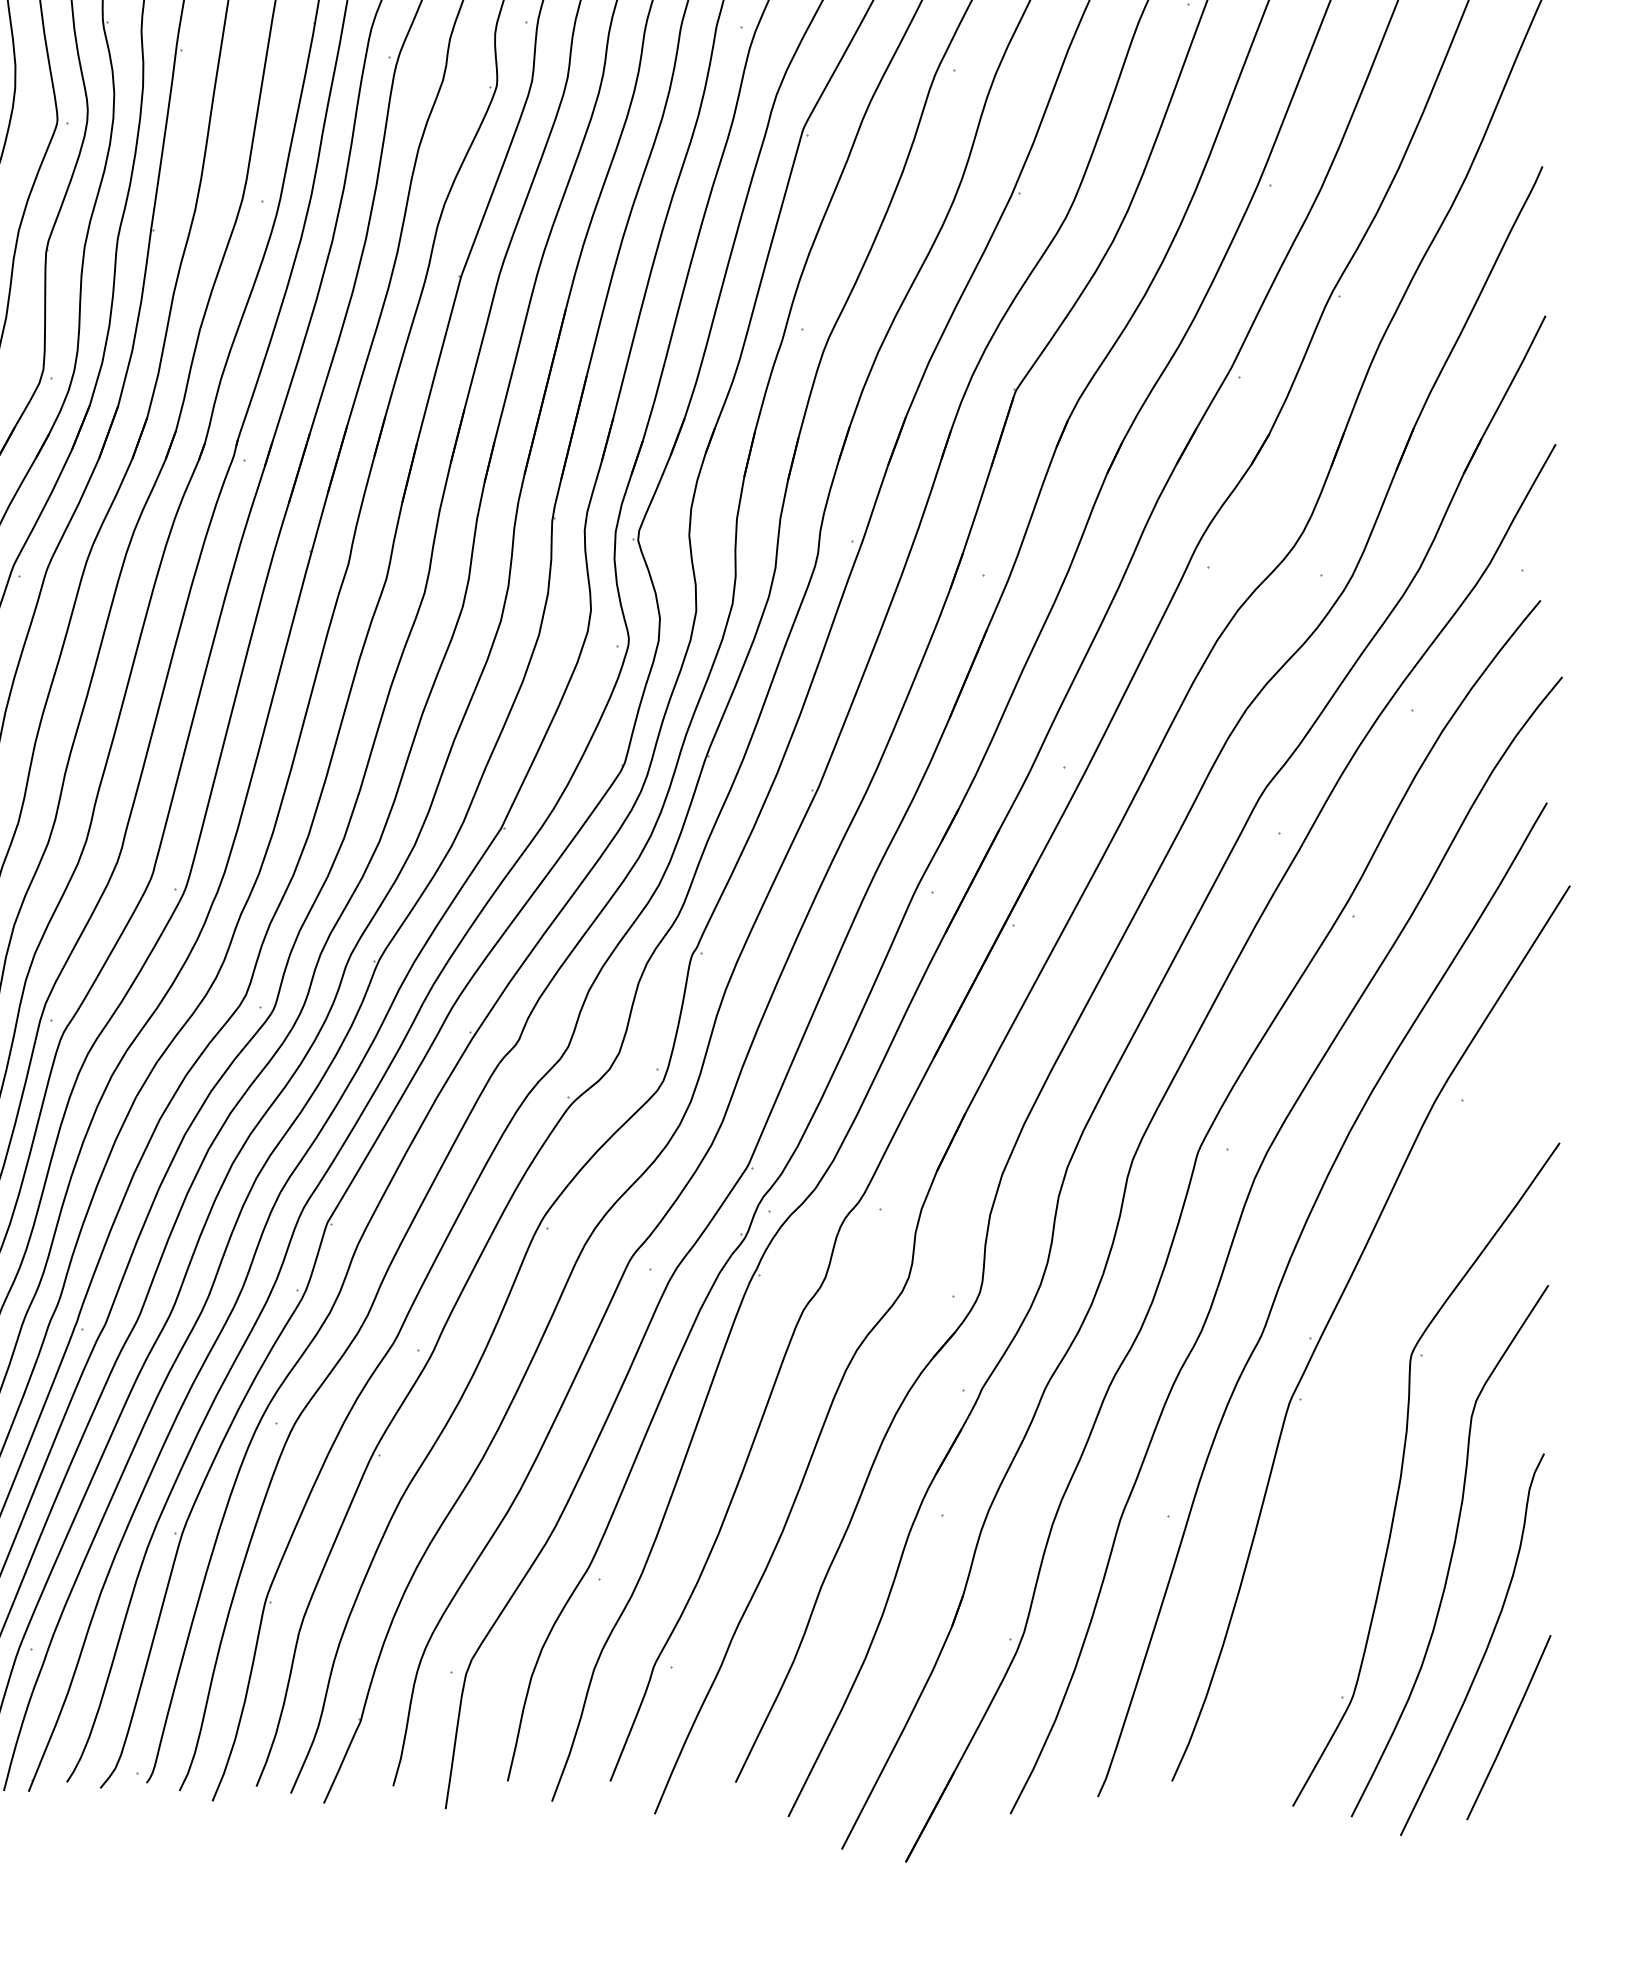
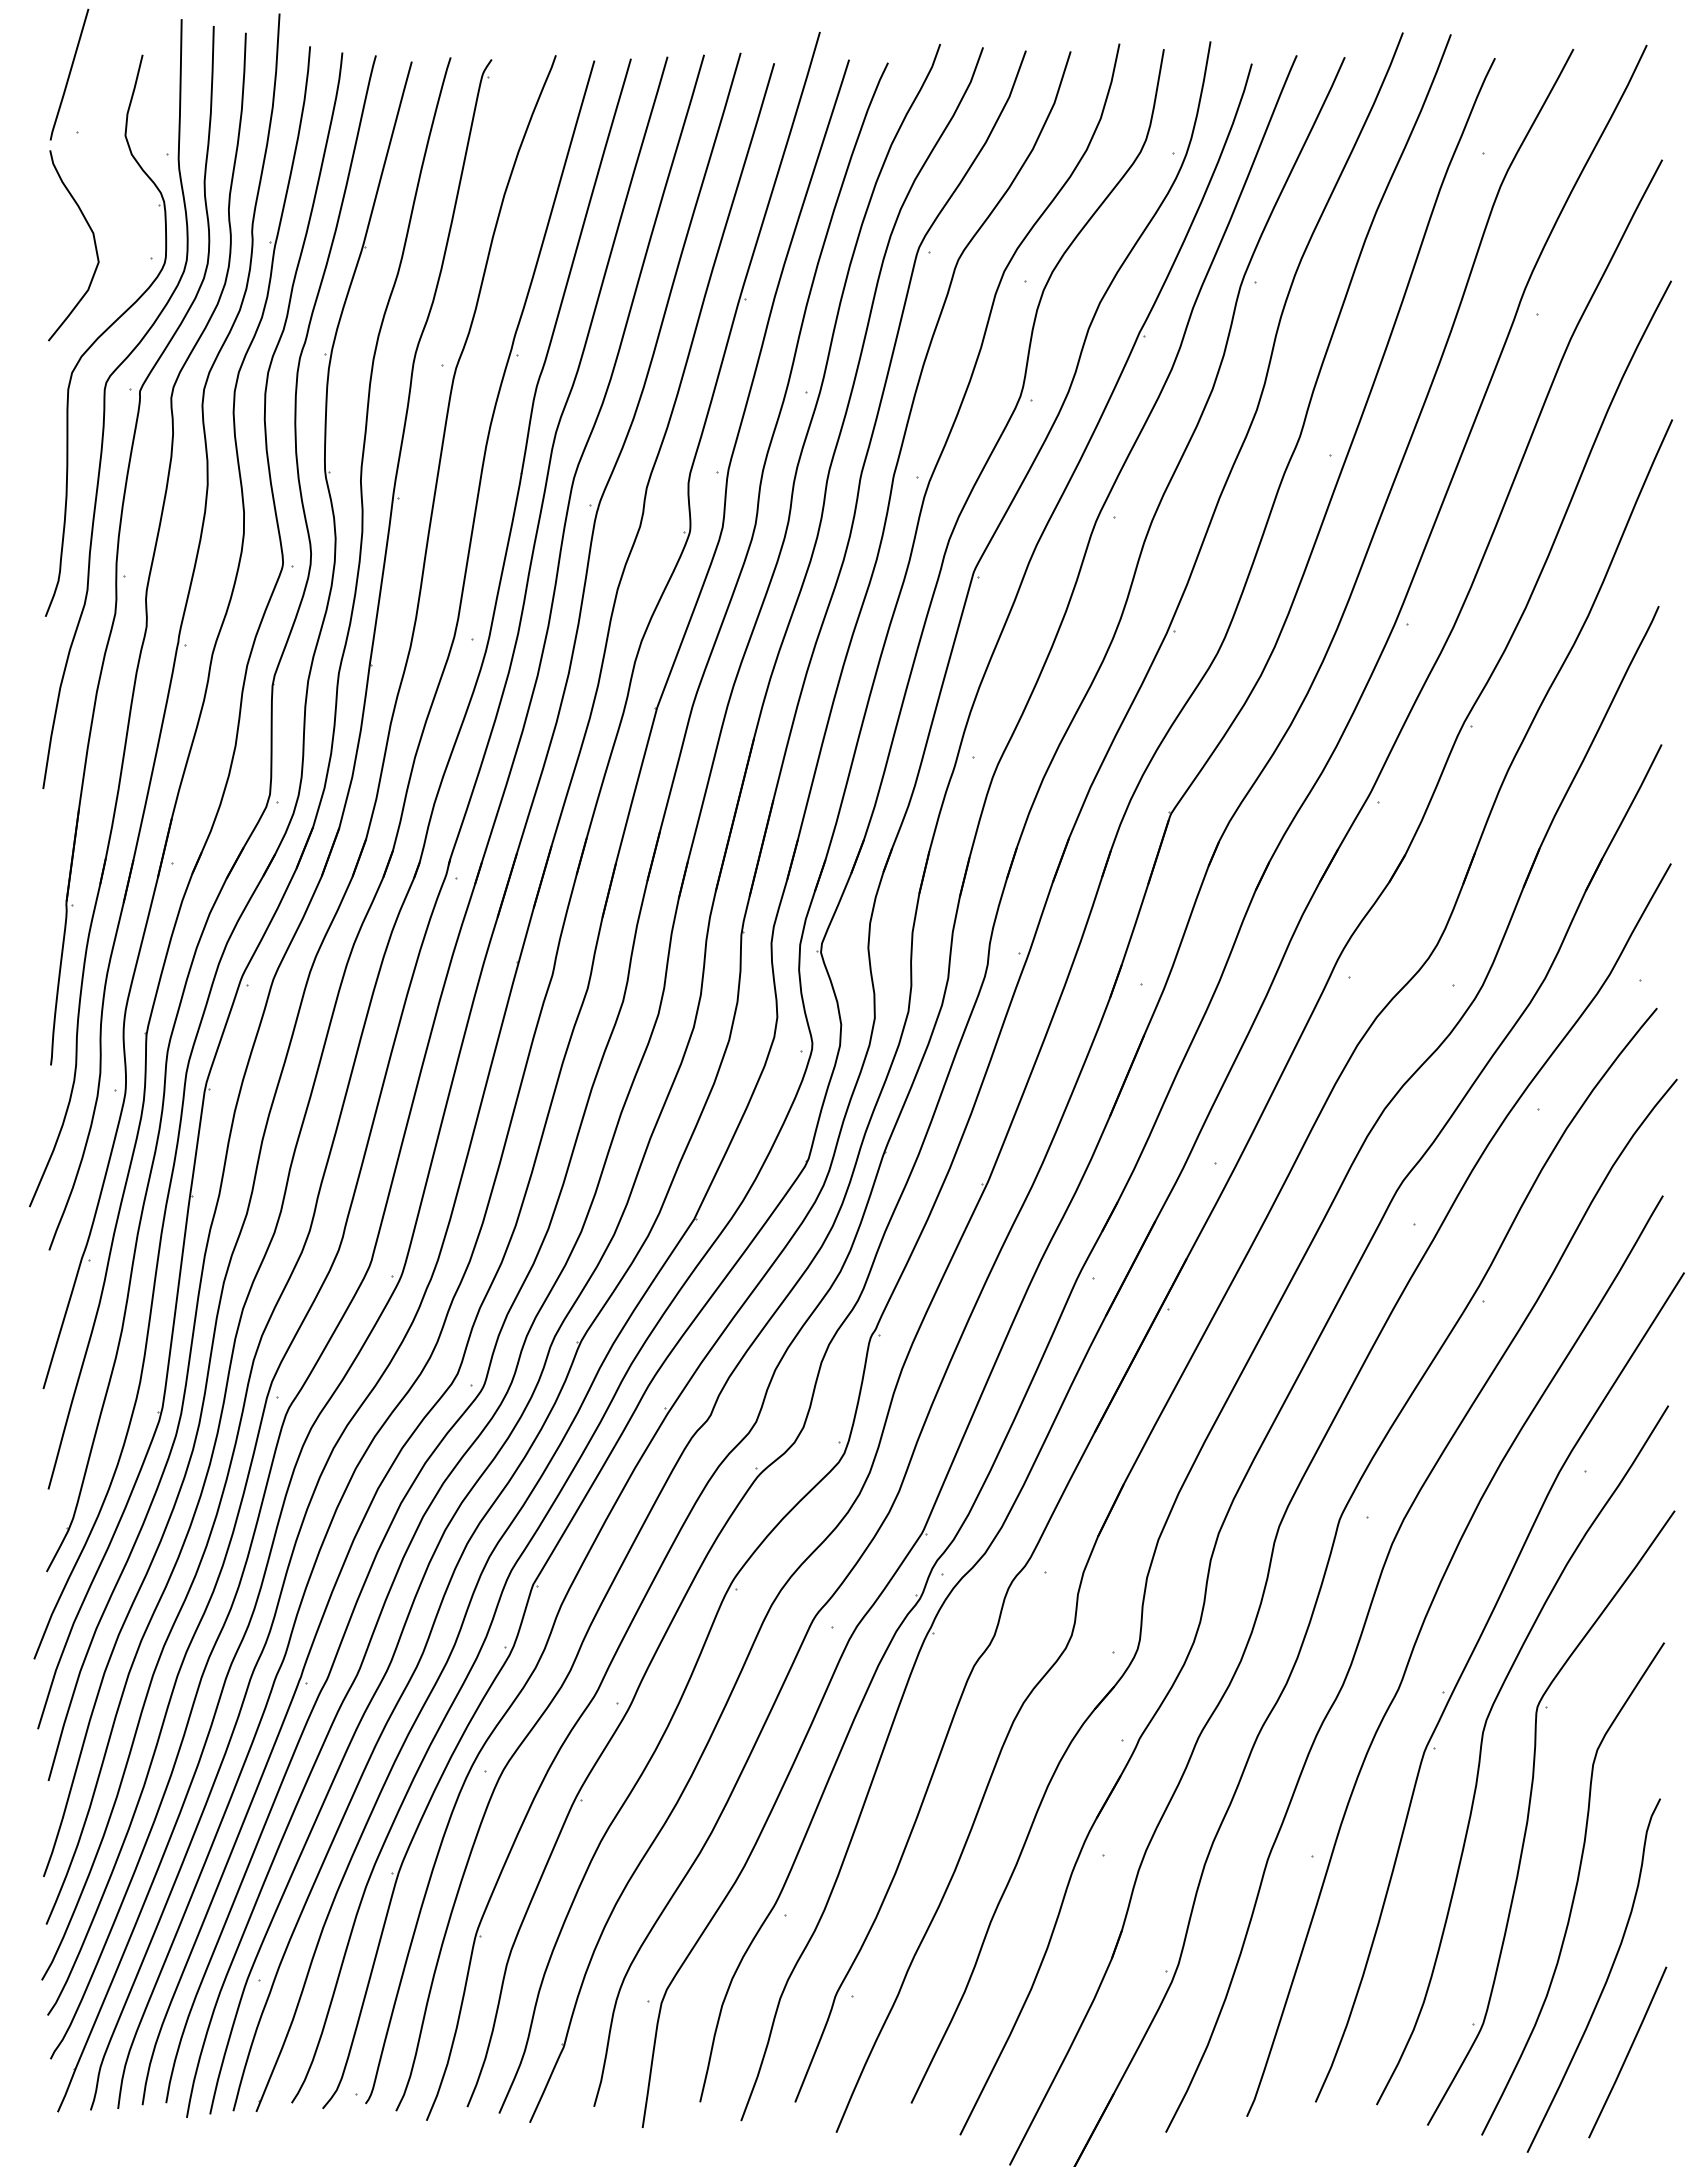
curve: (1351, 1407) -> (1481, 1755), added

